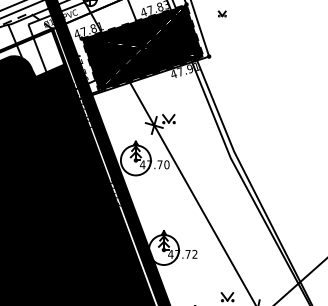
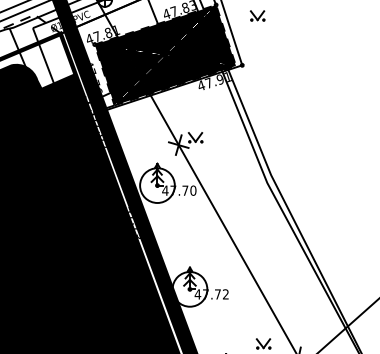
part: (222, 13) -> (257, 15), size x1.67

